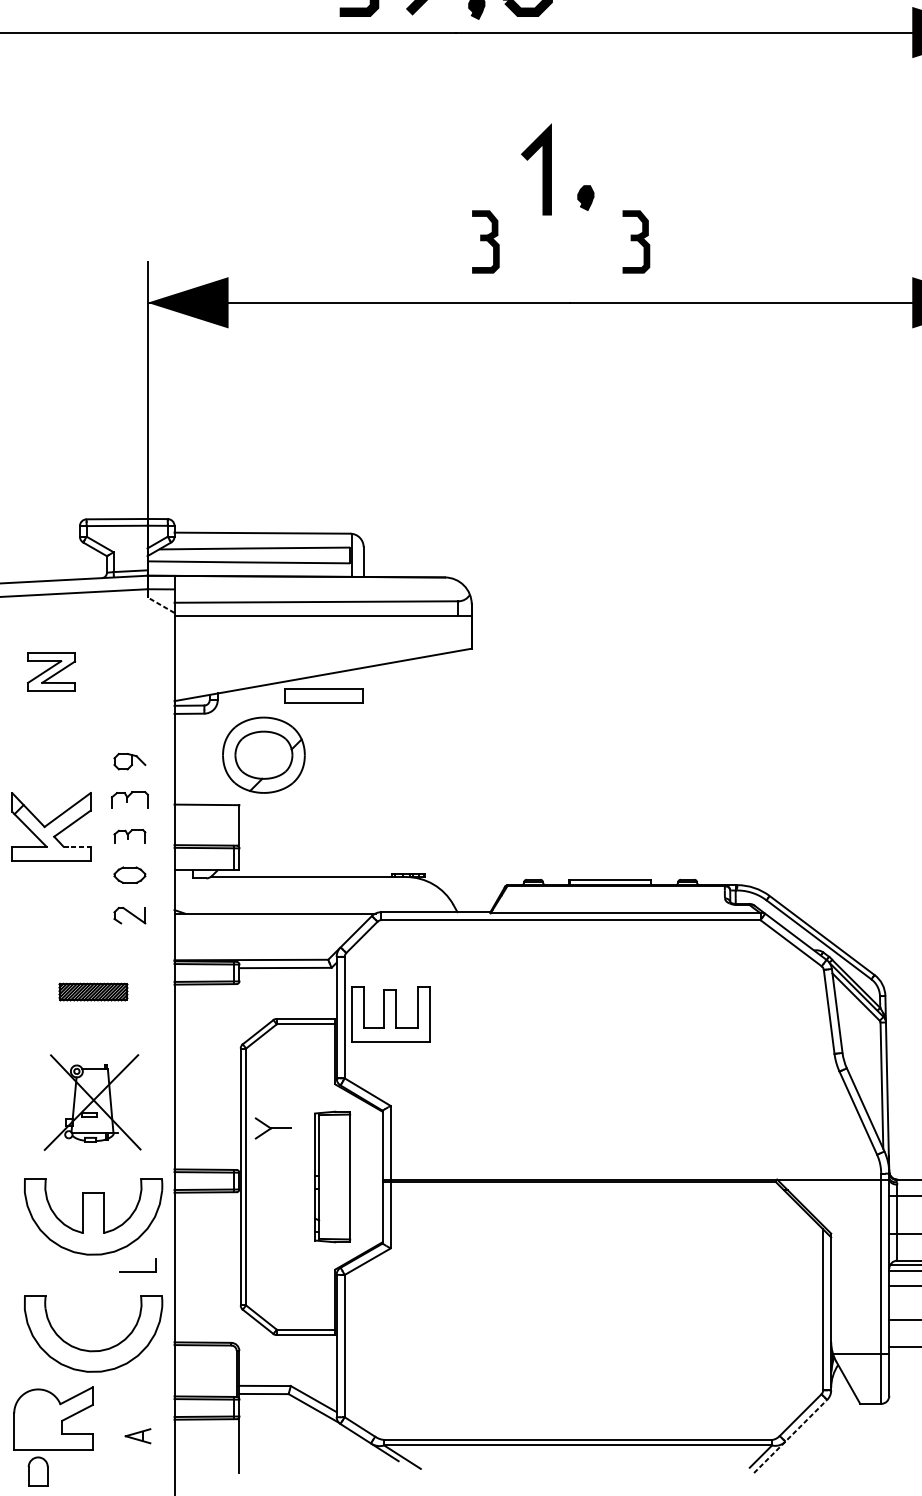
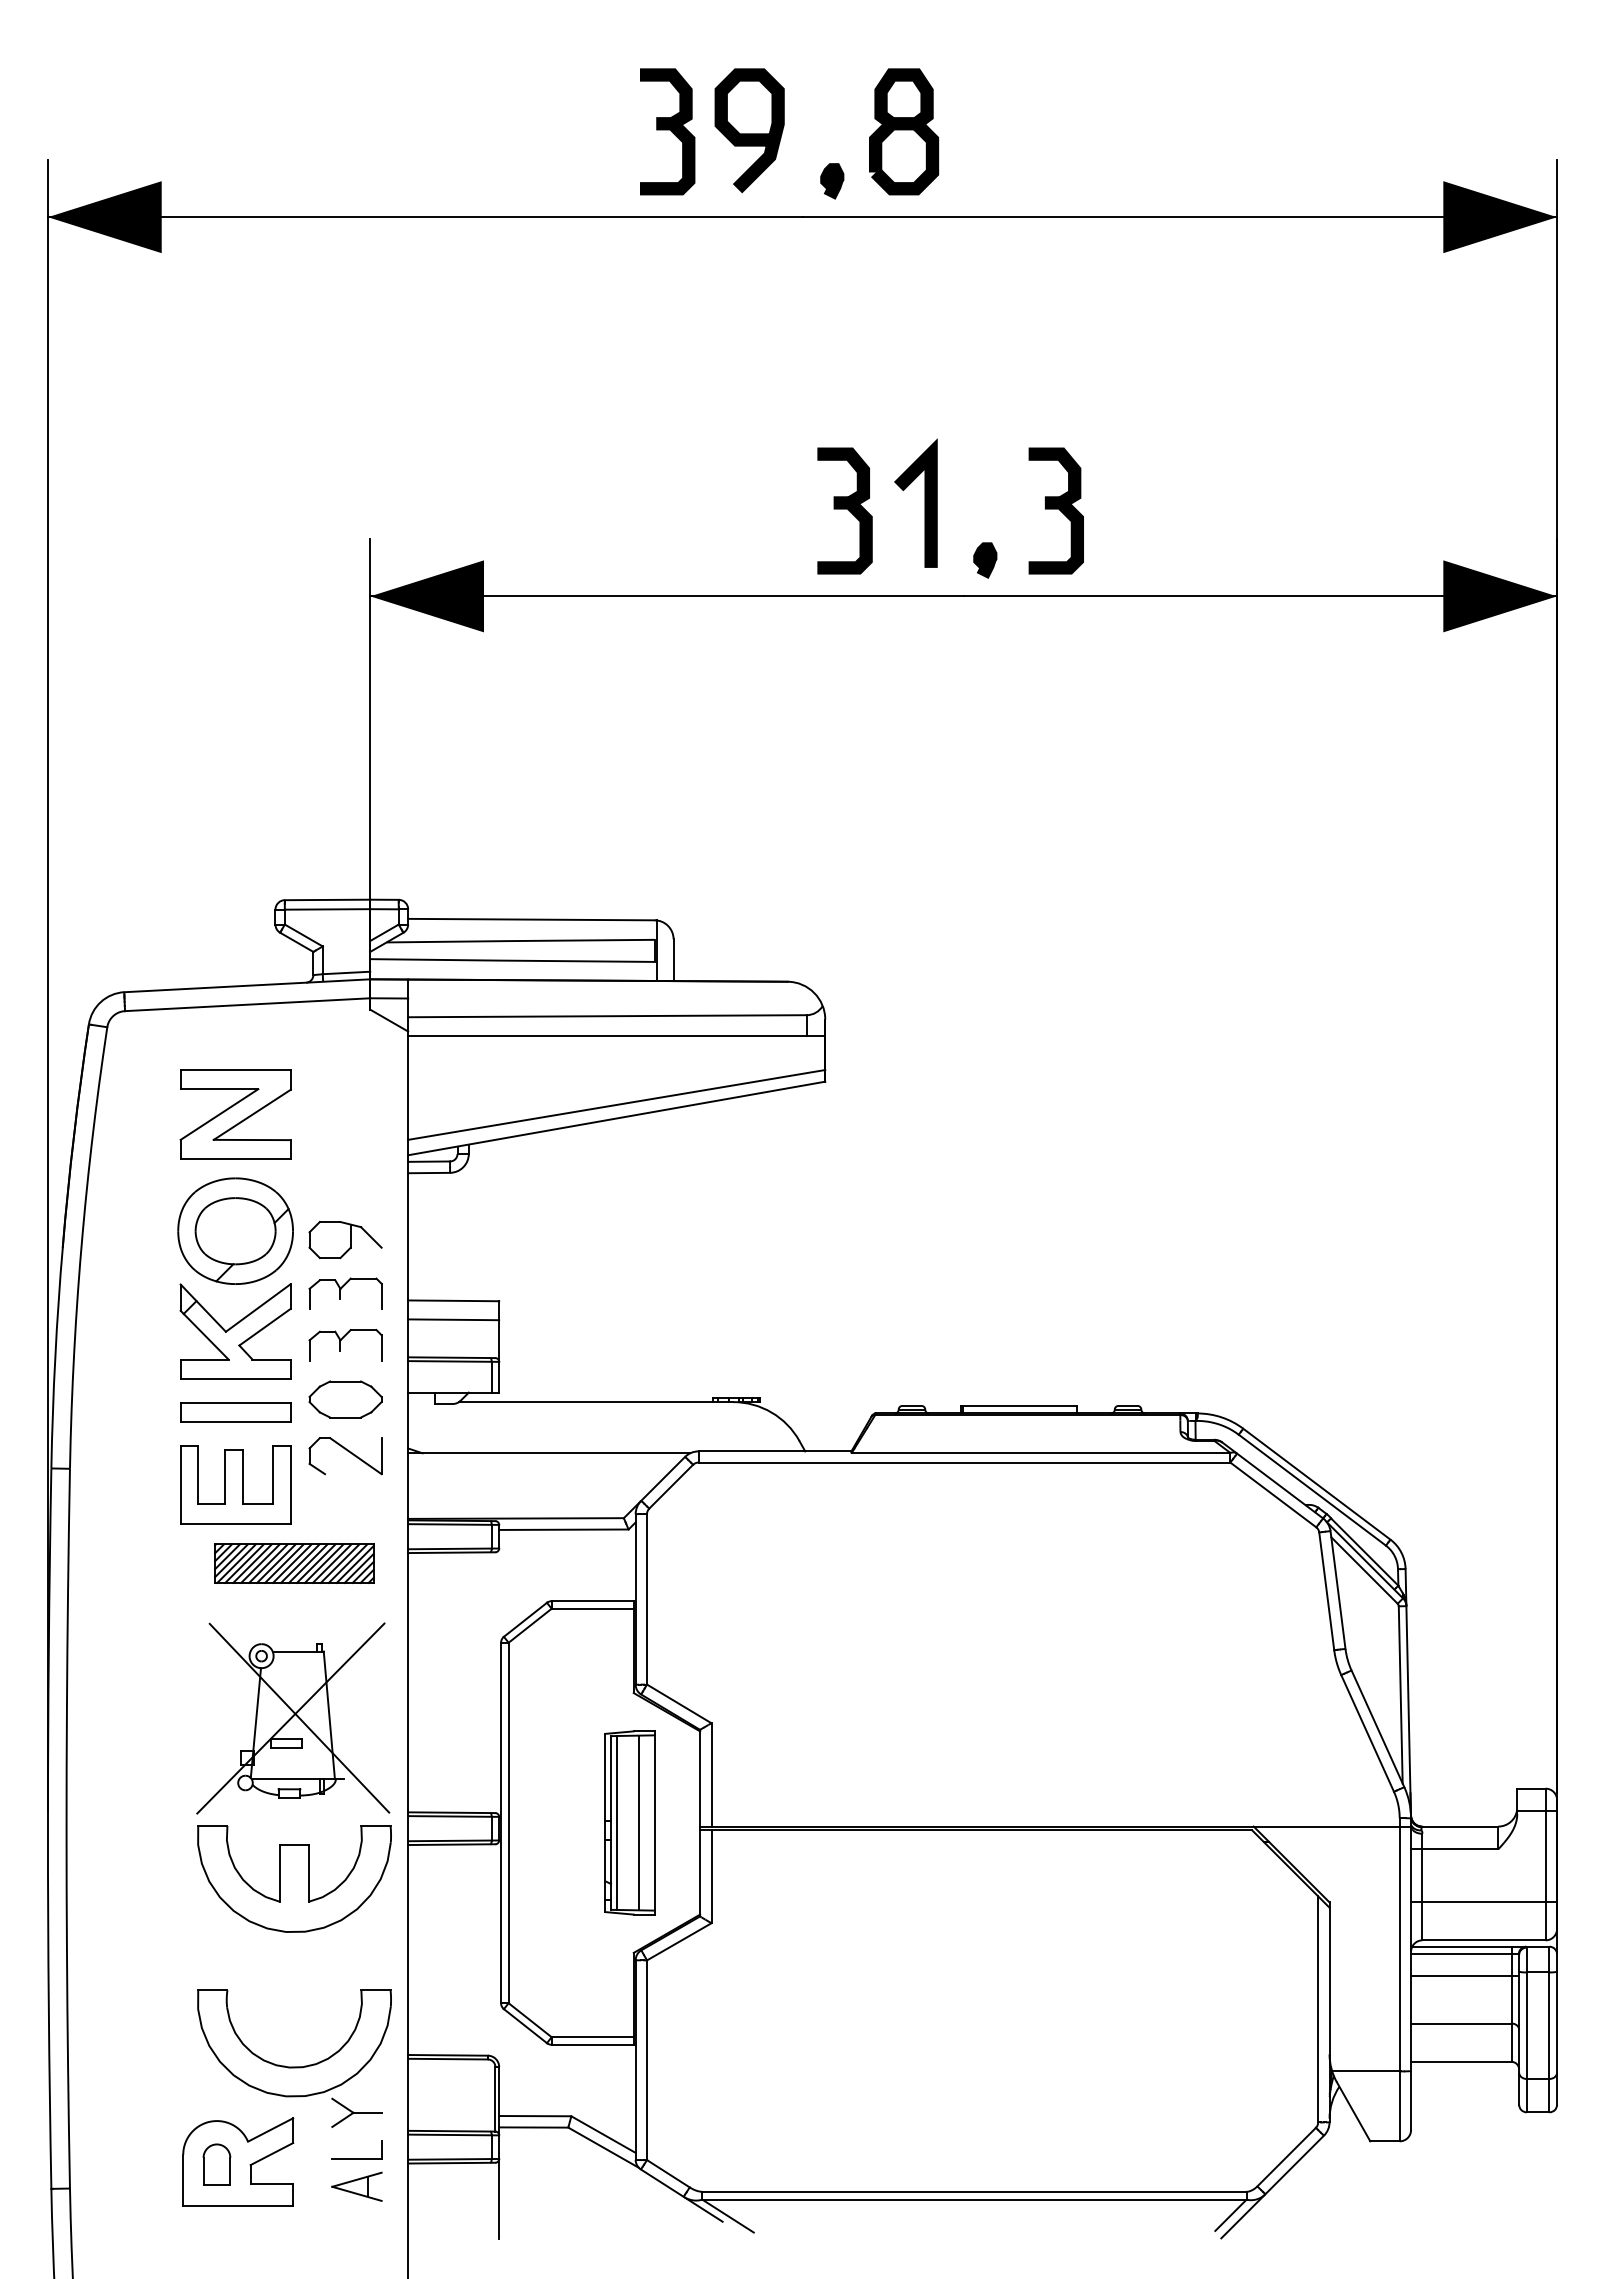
line: (542, 168) -> (924, 502), moved
part: (585, 198) -> (985, 560), moved
part: (485, 241) -> (844, 510), size x1.43
part: (635, 241) -> (1055, 510), size x1.43
line: (161, 605) -> (389, 1020), dashed -> solid
line: (322, 664) -> (616, 1104), added
part: (51, 672) -> (235, 1114), size x1.67
part: (323, 695) -> (235, 1412), moved
part: (263, 754) -> (235, 1230), moved
part: (129, 761) -> (345, 1240), size x1.67
part: (129, 799) -> (345, 1293), size x1.43
line: (206, 818) -> (453, 1319), added
part: (129, 836) -> (345, 1345), size x1.67
line: (77, 846) -> (272, 1359), dashed -> solid
part: (129, 875) -> (345, 1399), size x1.67
part: (129, 915) -> (345, 1456), size x1.67
part: (93, 992) -> (294, 1563), size x1.67
part: (390, 1014) -> (235, 1484), moved
part: (92, 1102) -> (293, 1718), size x1.43
part: (273, 1128) -> (356, 2112), moved
line: (323, 1176) -> (617, 1822), added
line: (339, 1176) -> (639, 1822), added
part: (137, 1271) -> (356, 2158), moved
part: (137, 1436) -> (356, 2186), size x1.43
line: (790, 1436) -> (1272, 2186), dashed -> solid
part: (37, 1471) -> (216, 2164), moved

